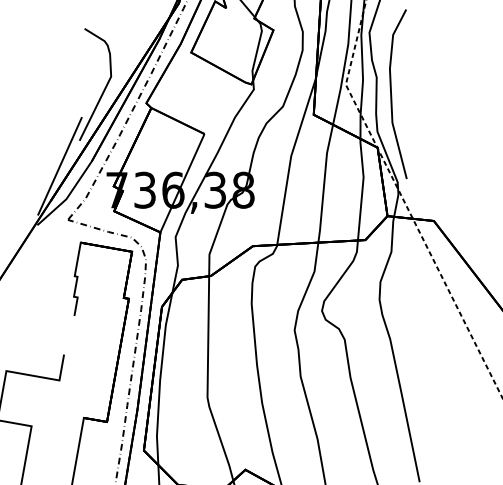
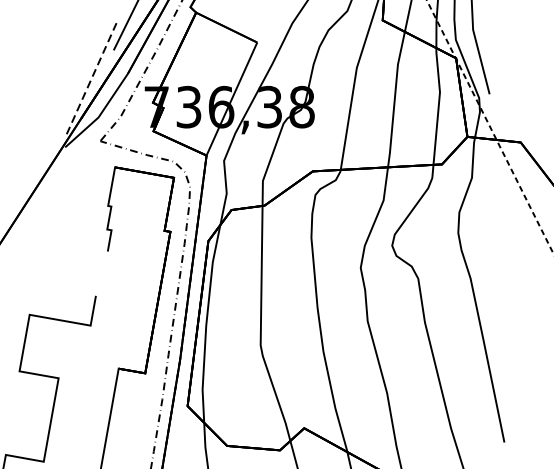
line: (60, 166) -> (91, 79), solid -> dashed

